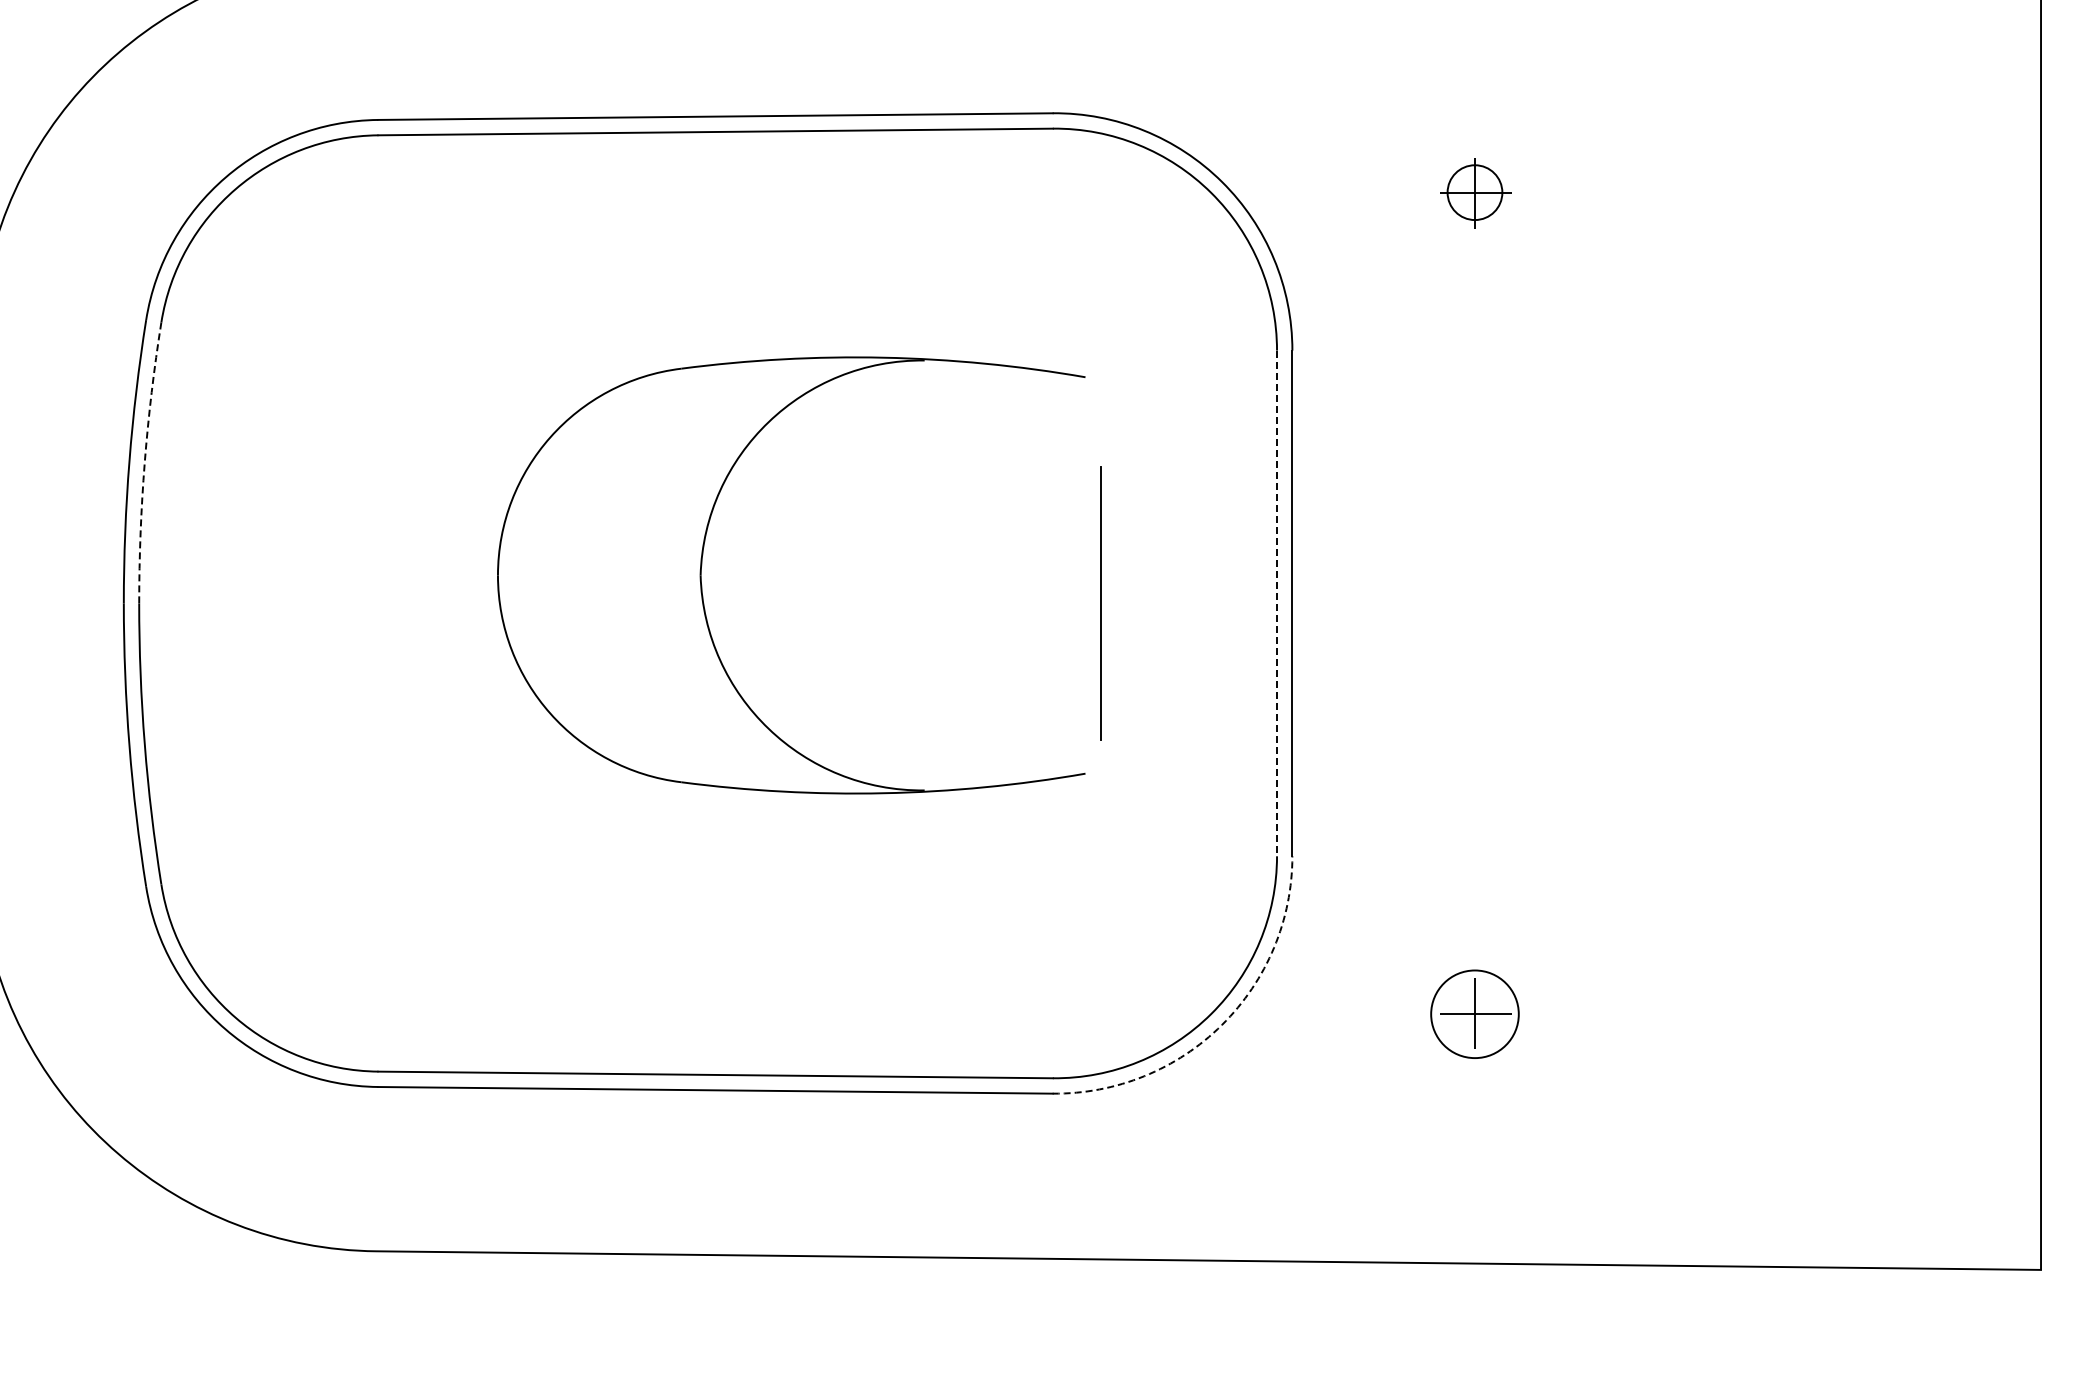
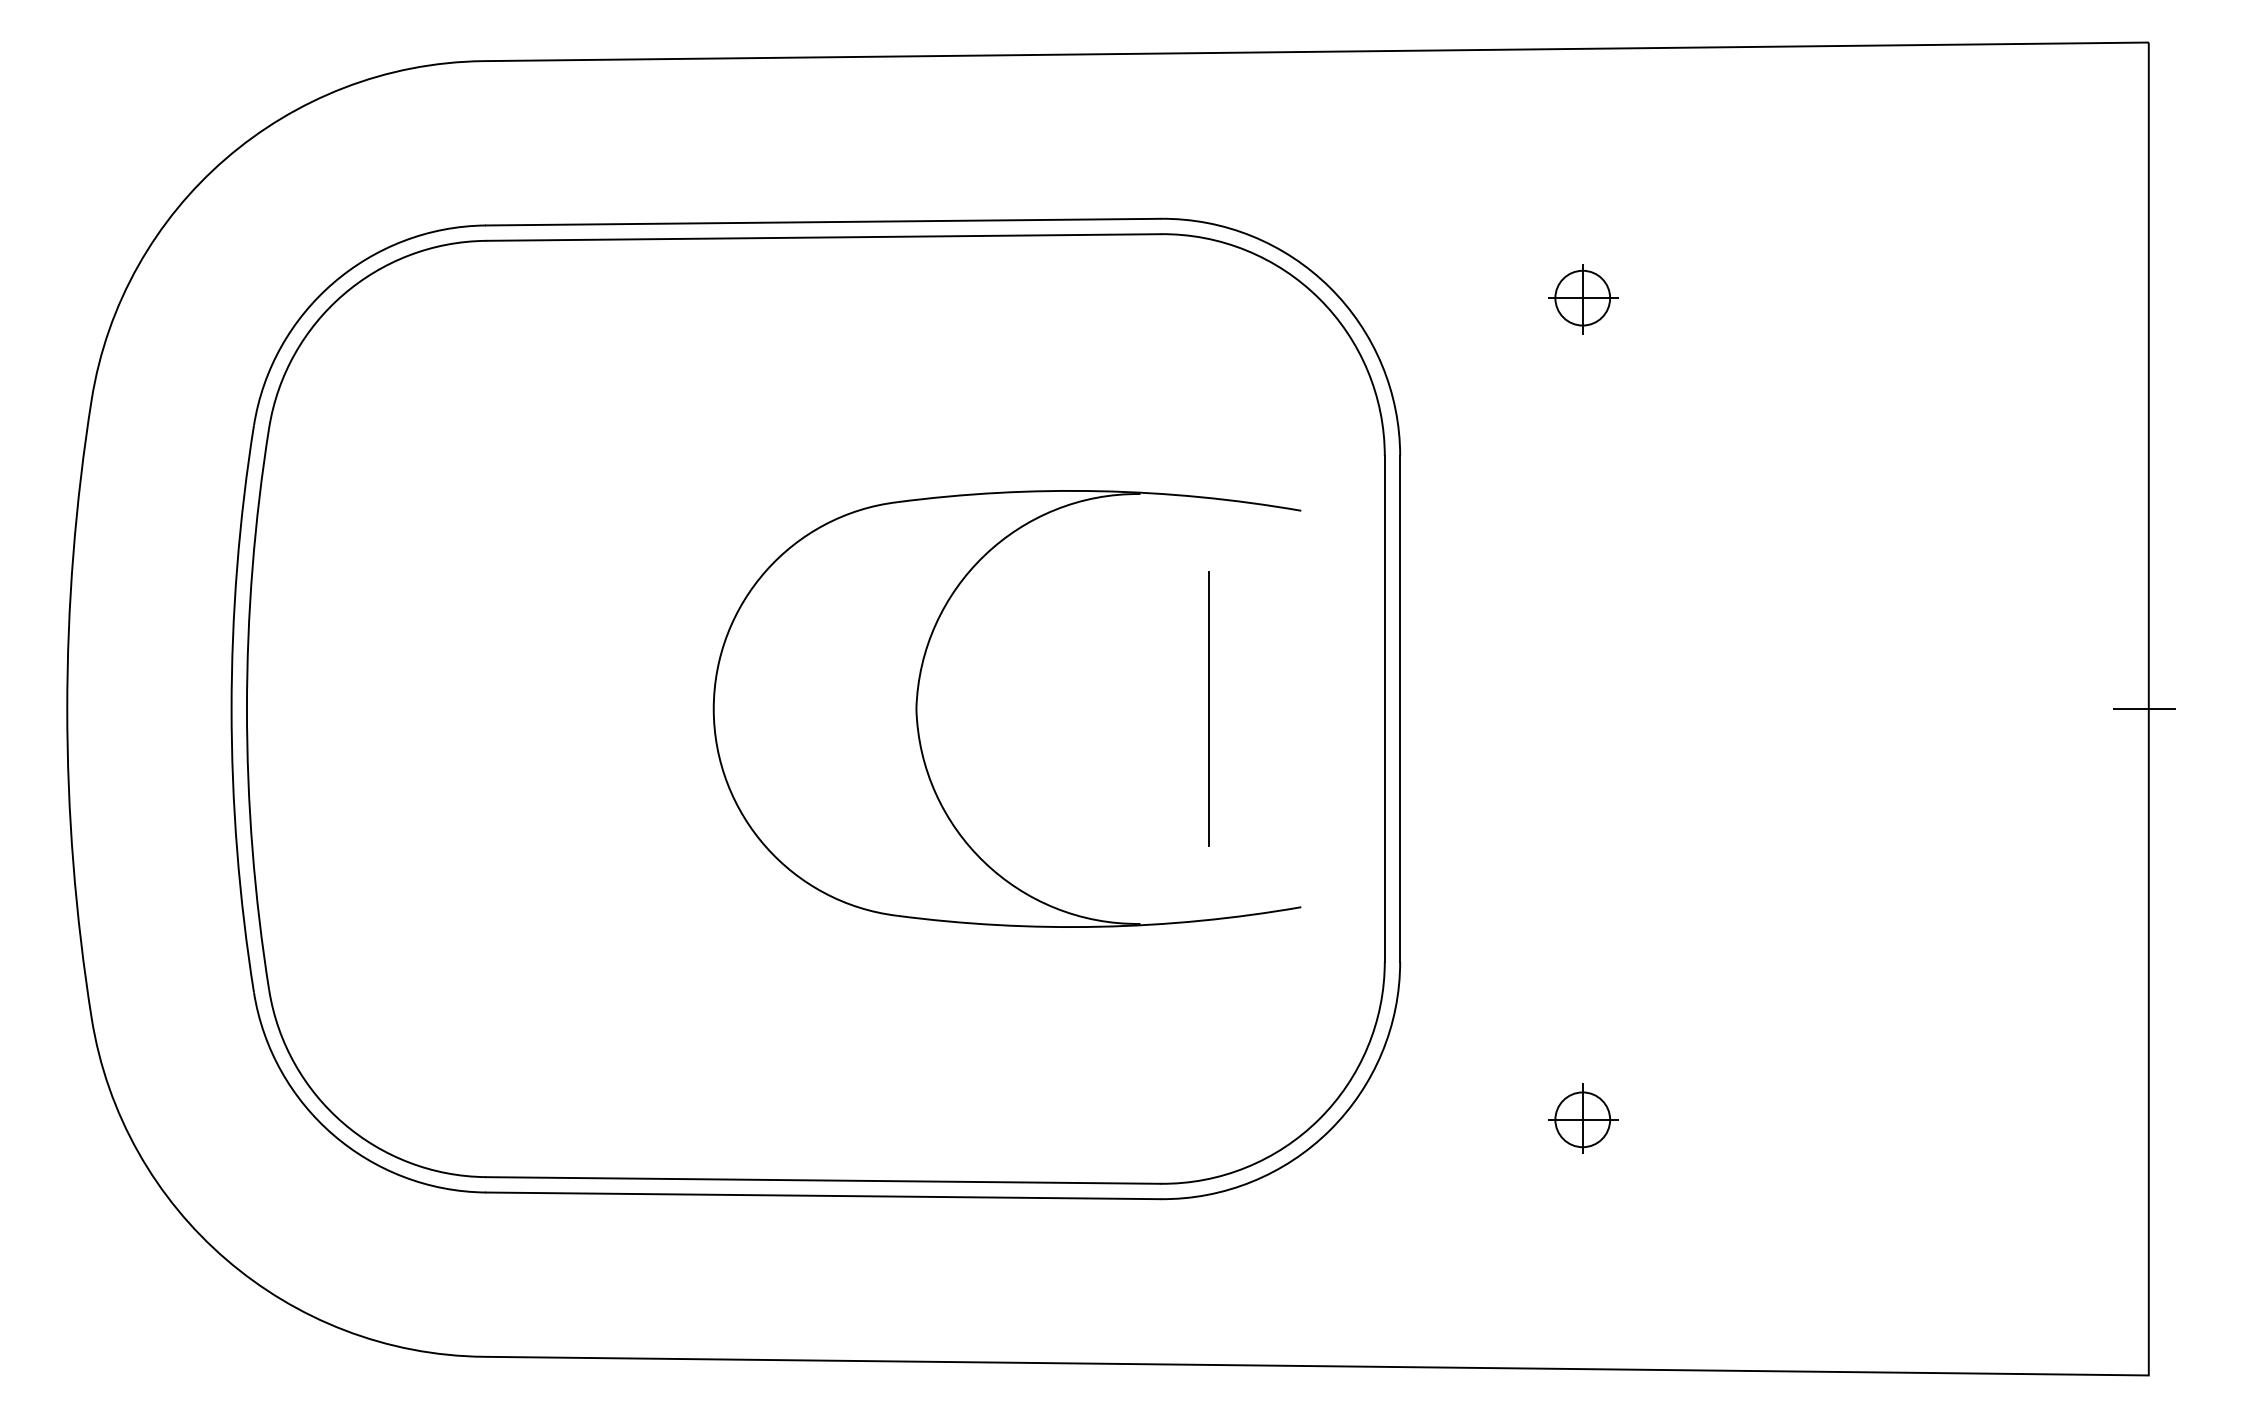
arc: (144, 462) -> (252, 568), dashed -> solid
part: (702, 562) -> (918, 696), moved
line: (1276, 602) -> (1384, 708), dashed -> solid
line: (2035, 603) -> (2143, 709), added
circle: (1474, 1013) -> (1582, 1119), size x0.62
arc: (1221, 1024) -> (1329, 1130), dashed -> solid

